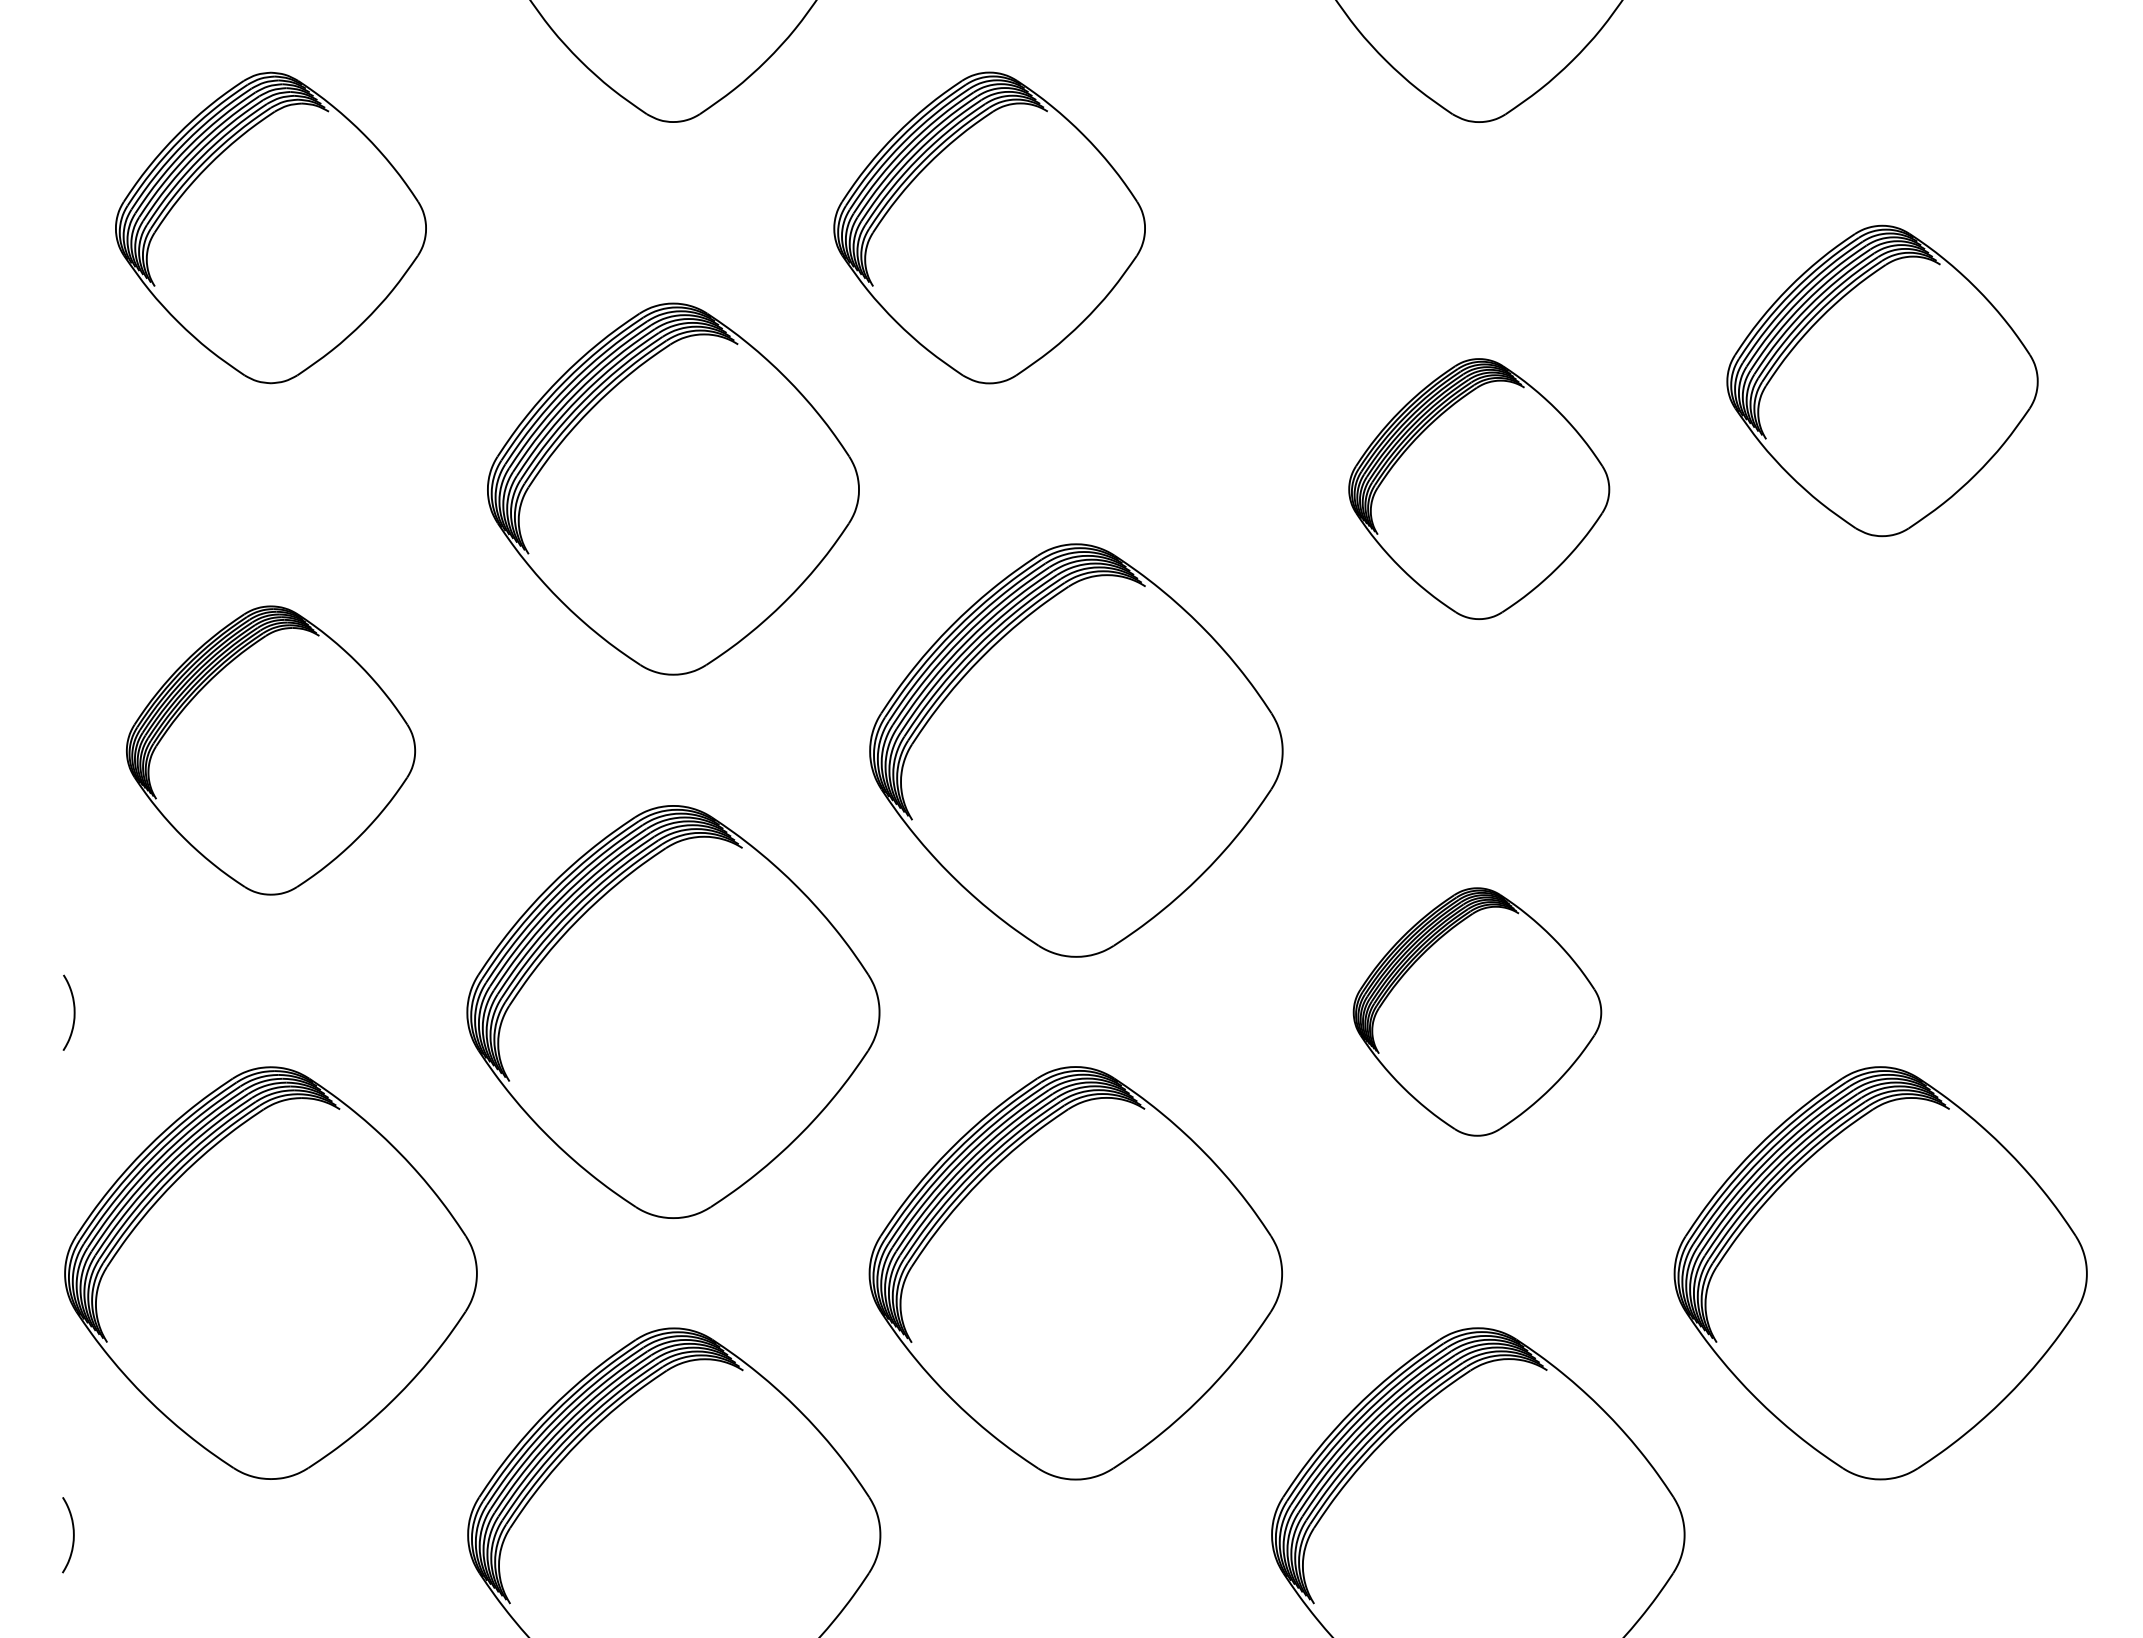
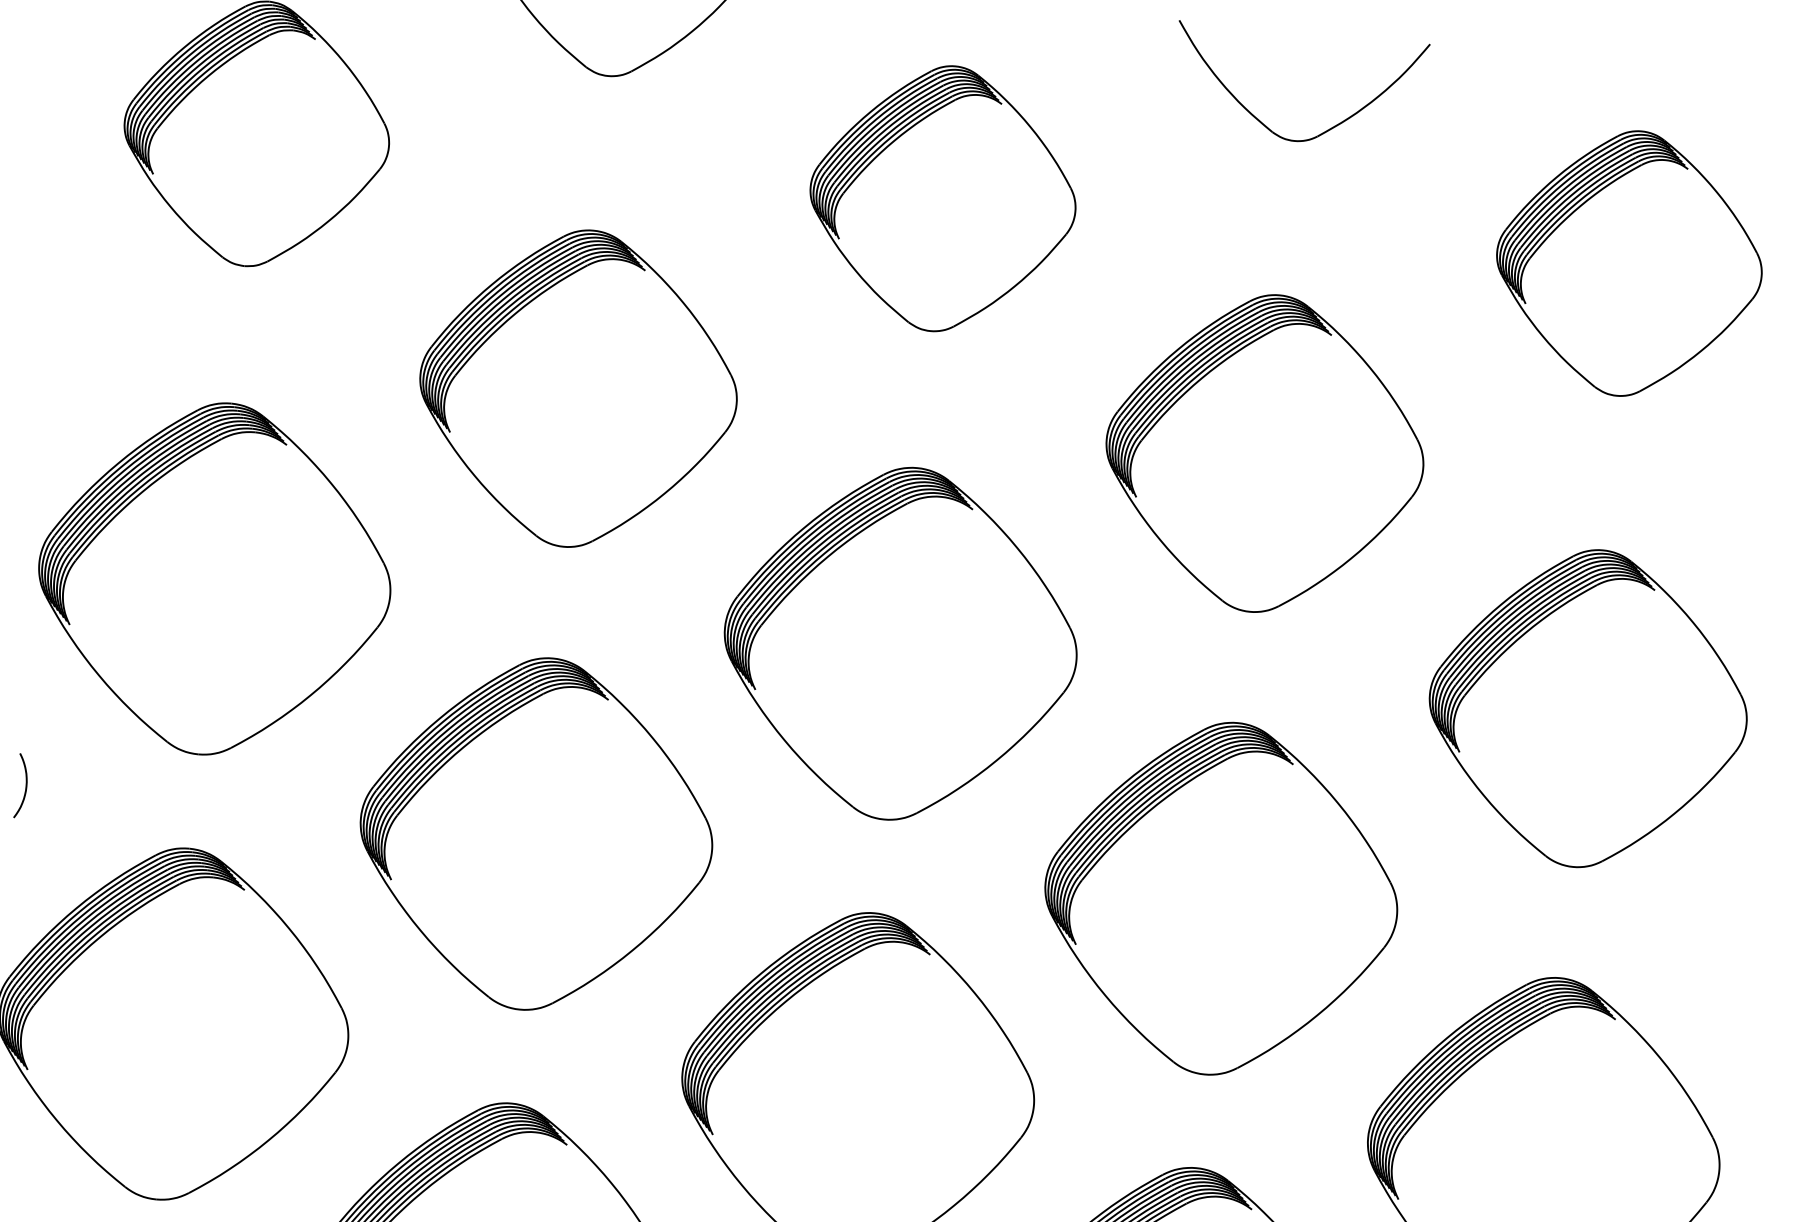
part: (989, 227) -> (942, 198), moved
part: (1882, 380) -> (1629, 263), moved
part: (1478, 488) -> (1264, 452), size x1.43
part: (270, 750) -> (214, 578), size x1.43
part: (1883, 750) -> (1588, 708), added
part: (1477, 1011) -> (1221, 898), size x1.67

